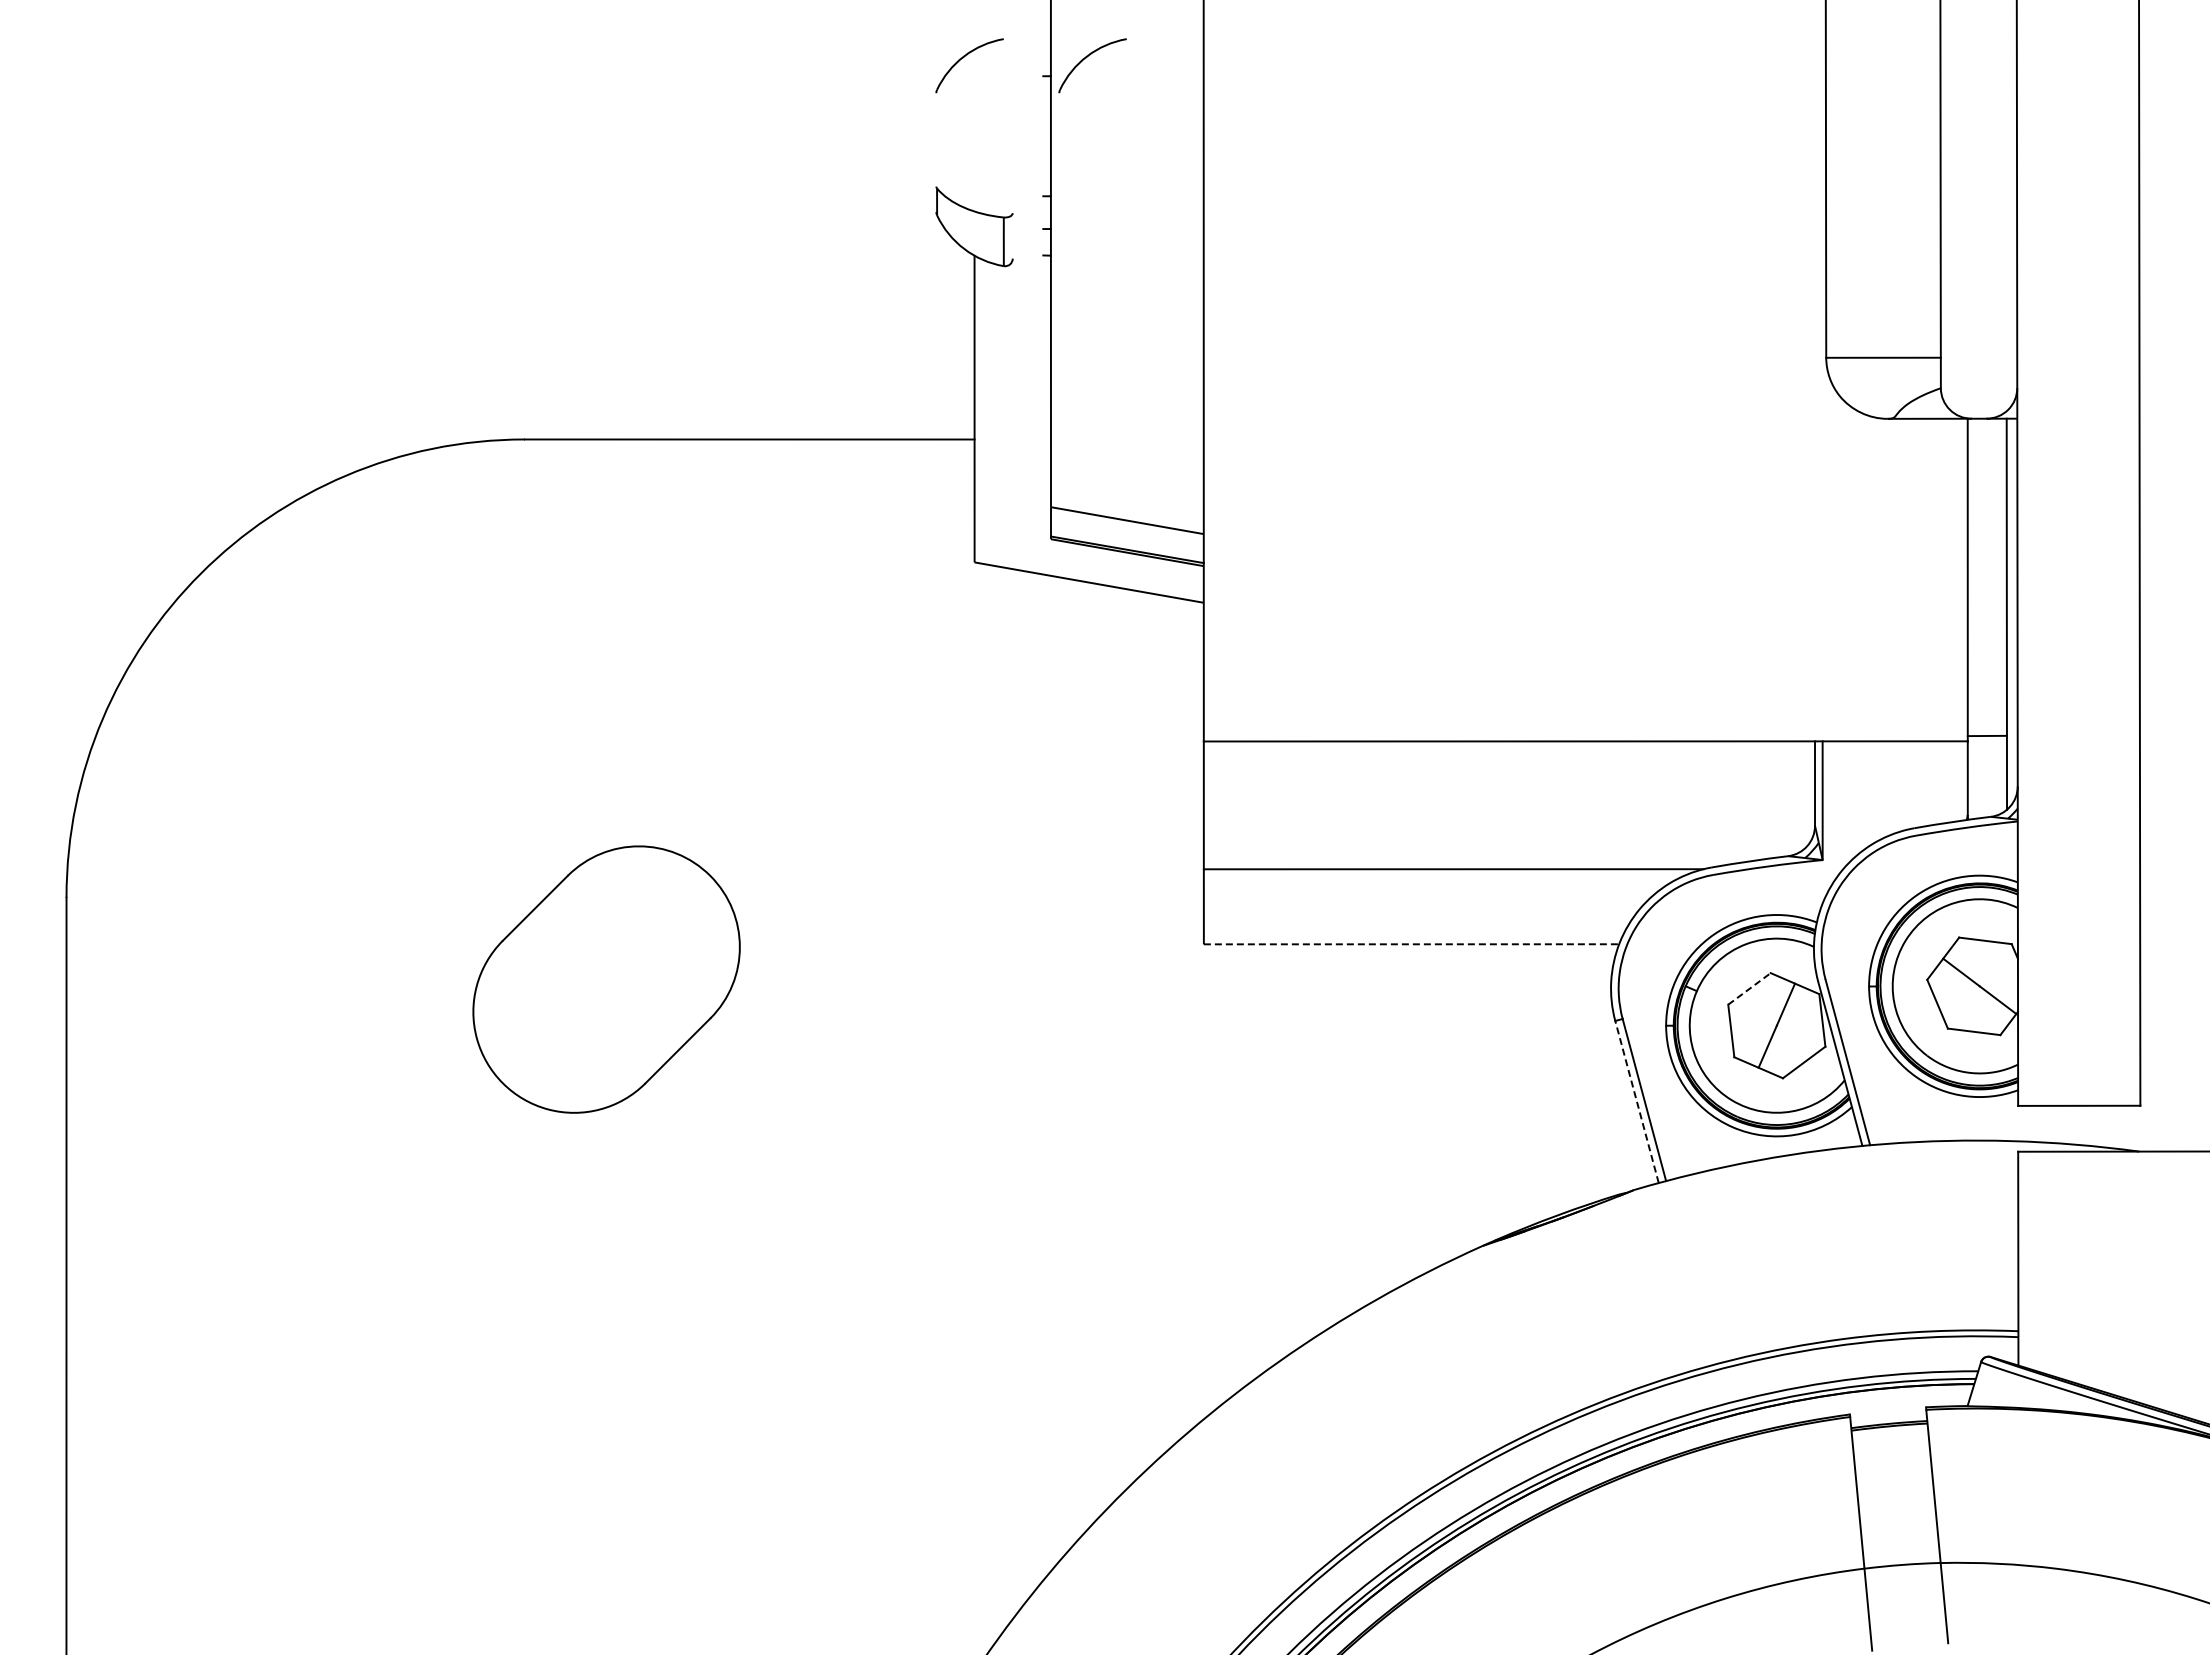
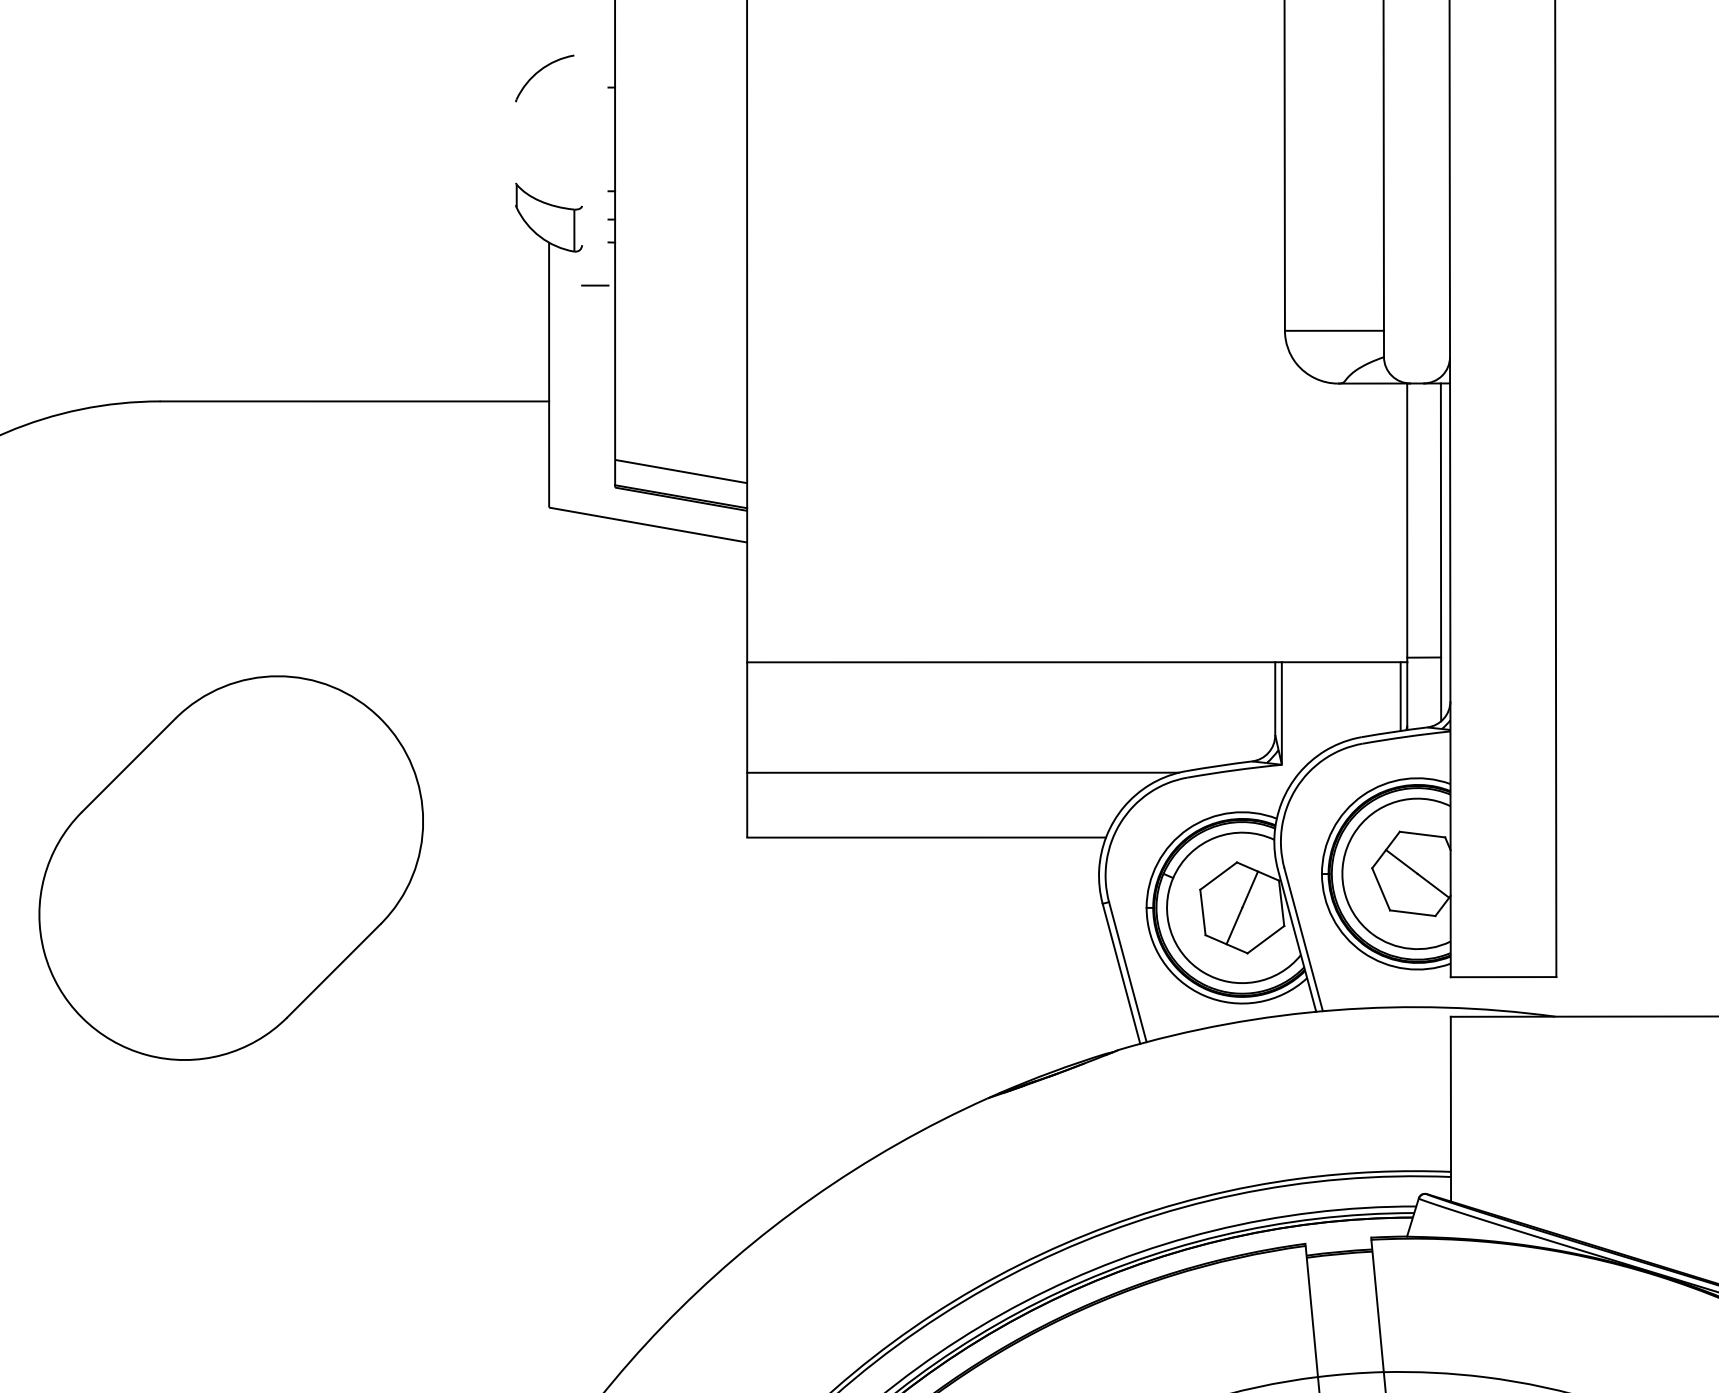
part: (1086, 58) -> (645, 72), removed
line: (1027, 305) -> (594, 285), added
line: (1960, 780) -> (1400, 696), added
line: (1411, 944) -> (926, 837), dashed -> solid
part: (606, 979) -> (231, 867), size x1.67
line: (1749, 988) -> (1218, 875), dashed -> solid
line: (1637, 1102) -> (1121, 974), dashed -> solid

